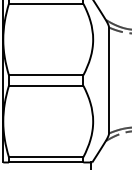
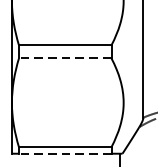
line: (45, 85) -> (64, 58), solid -> dashed
line: (45, 162) -> (64, 153), solid -> dashed

